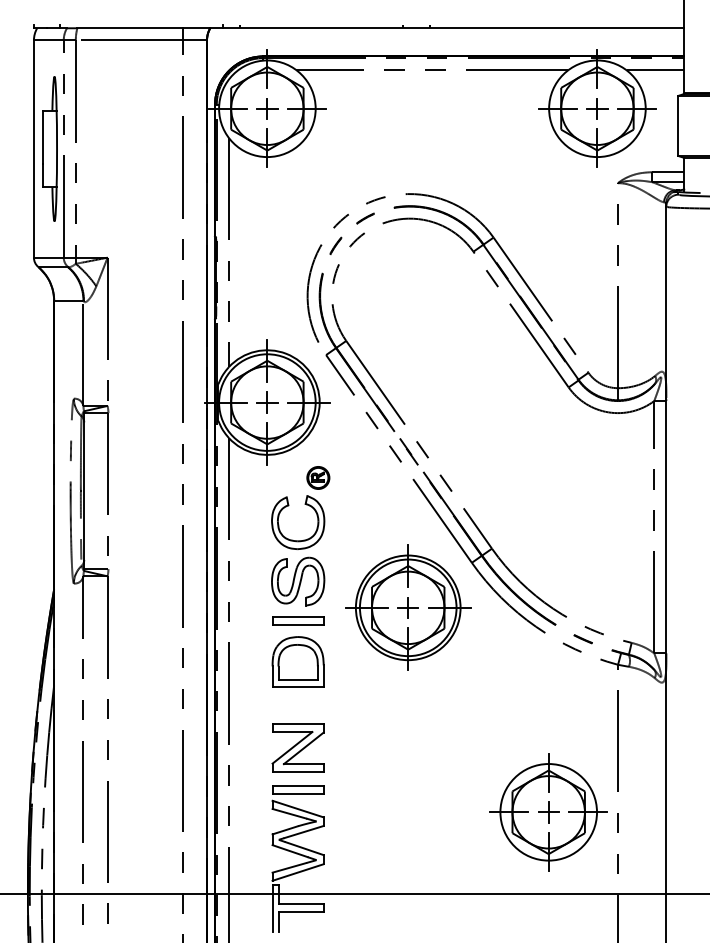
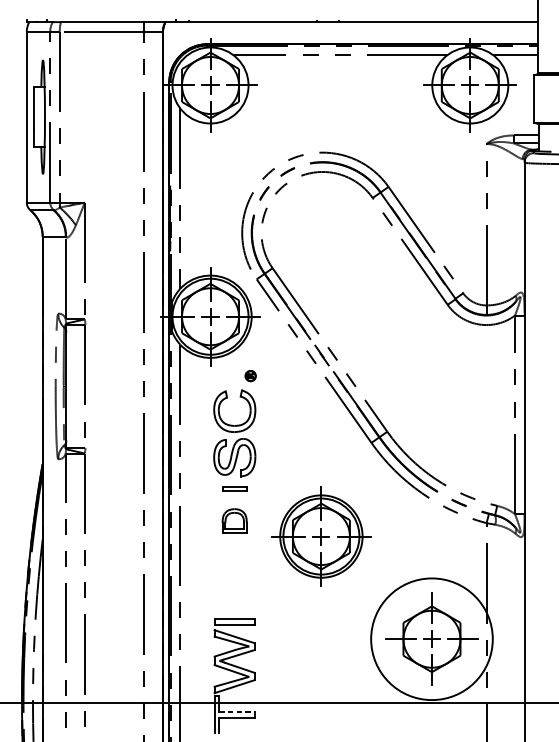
part: (318, 477) -> (250, 375), size x0.6
part: (408, 607) -> (321, 536), moved
part: (298, 620) -> (235, 488), size x0.6
part: (297, 661) -> (234, 520), size x0.6
part: (297, 747) -> (234, 588), removed
circle: (548, 812) -> (431, 639), size x1.6
line: (301, 904) -> (237, 711), solid -> dashed

